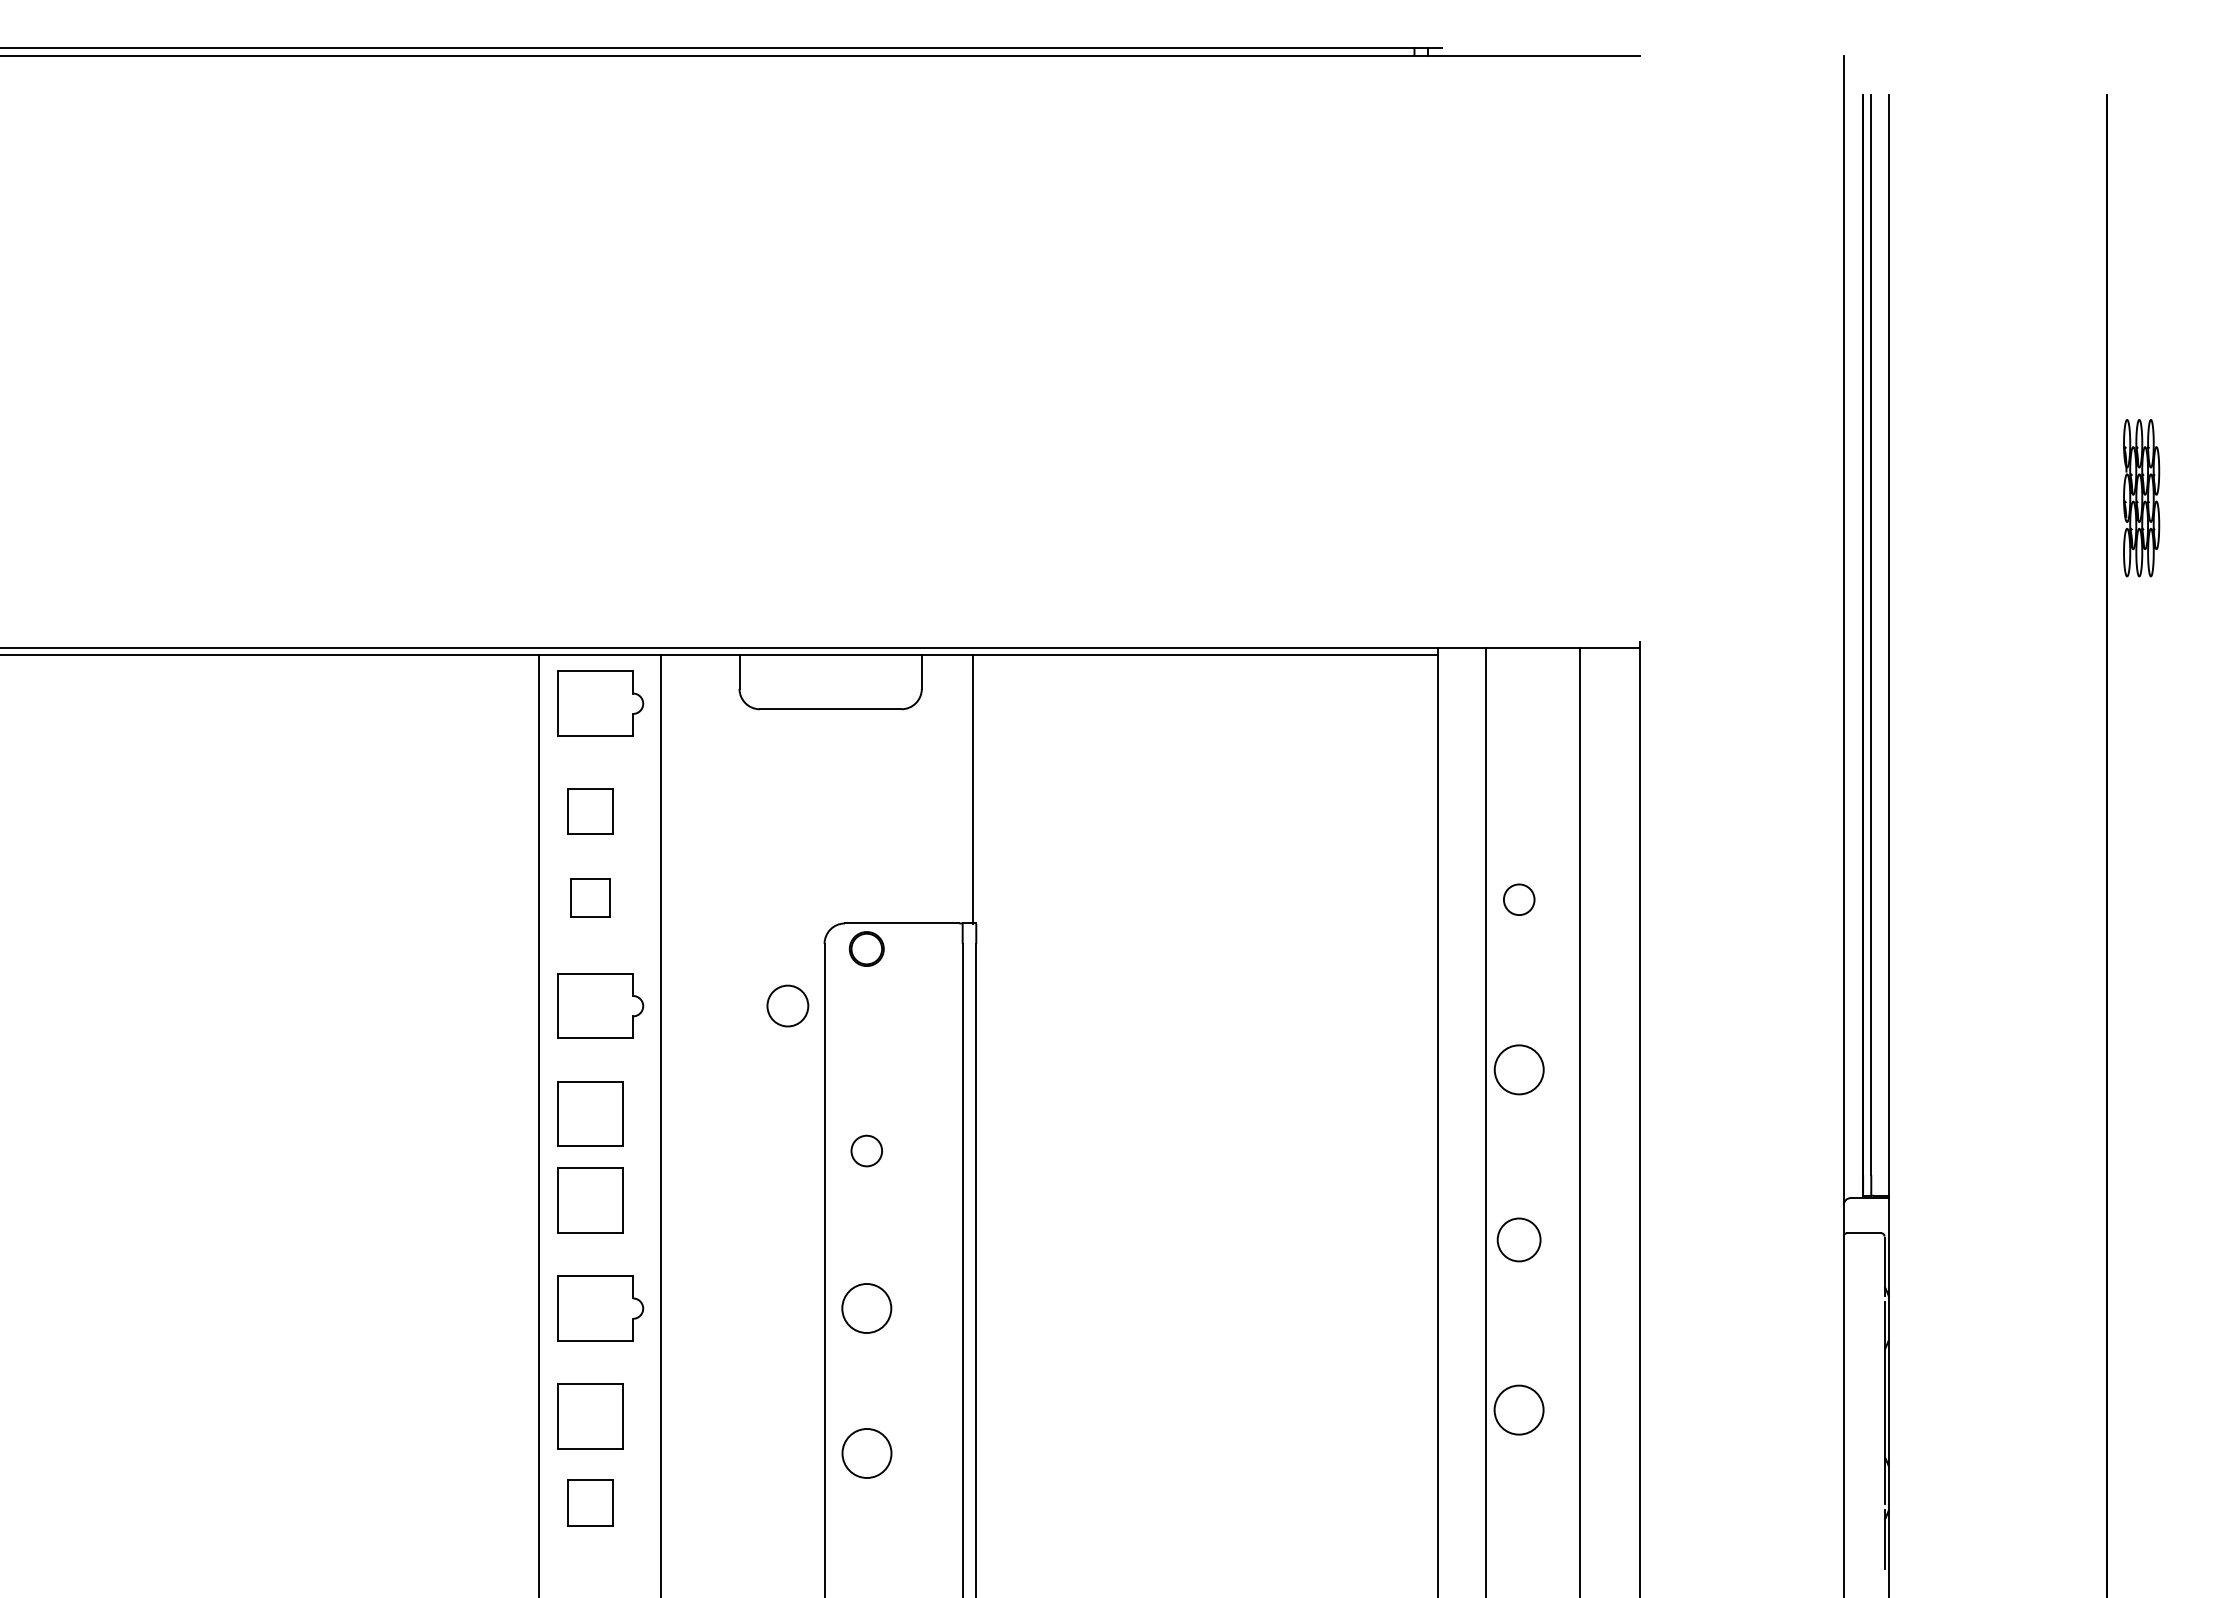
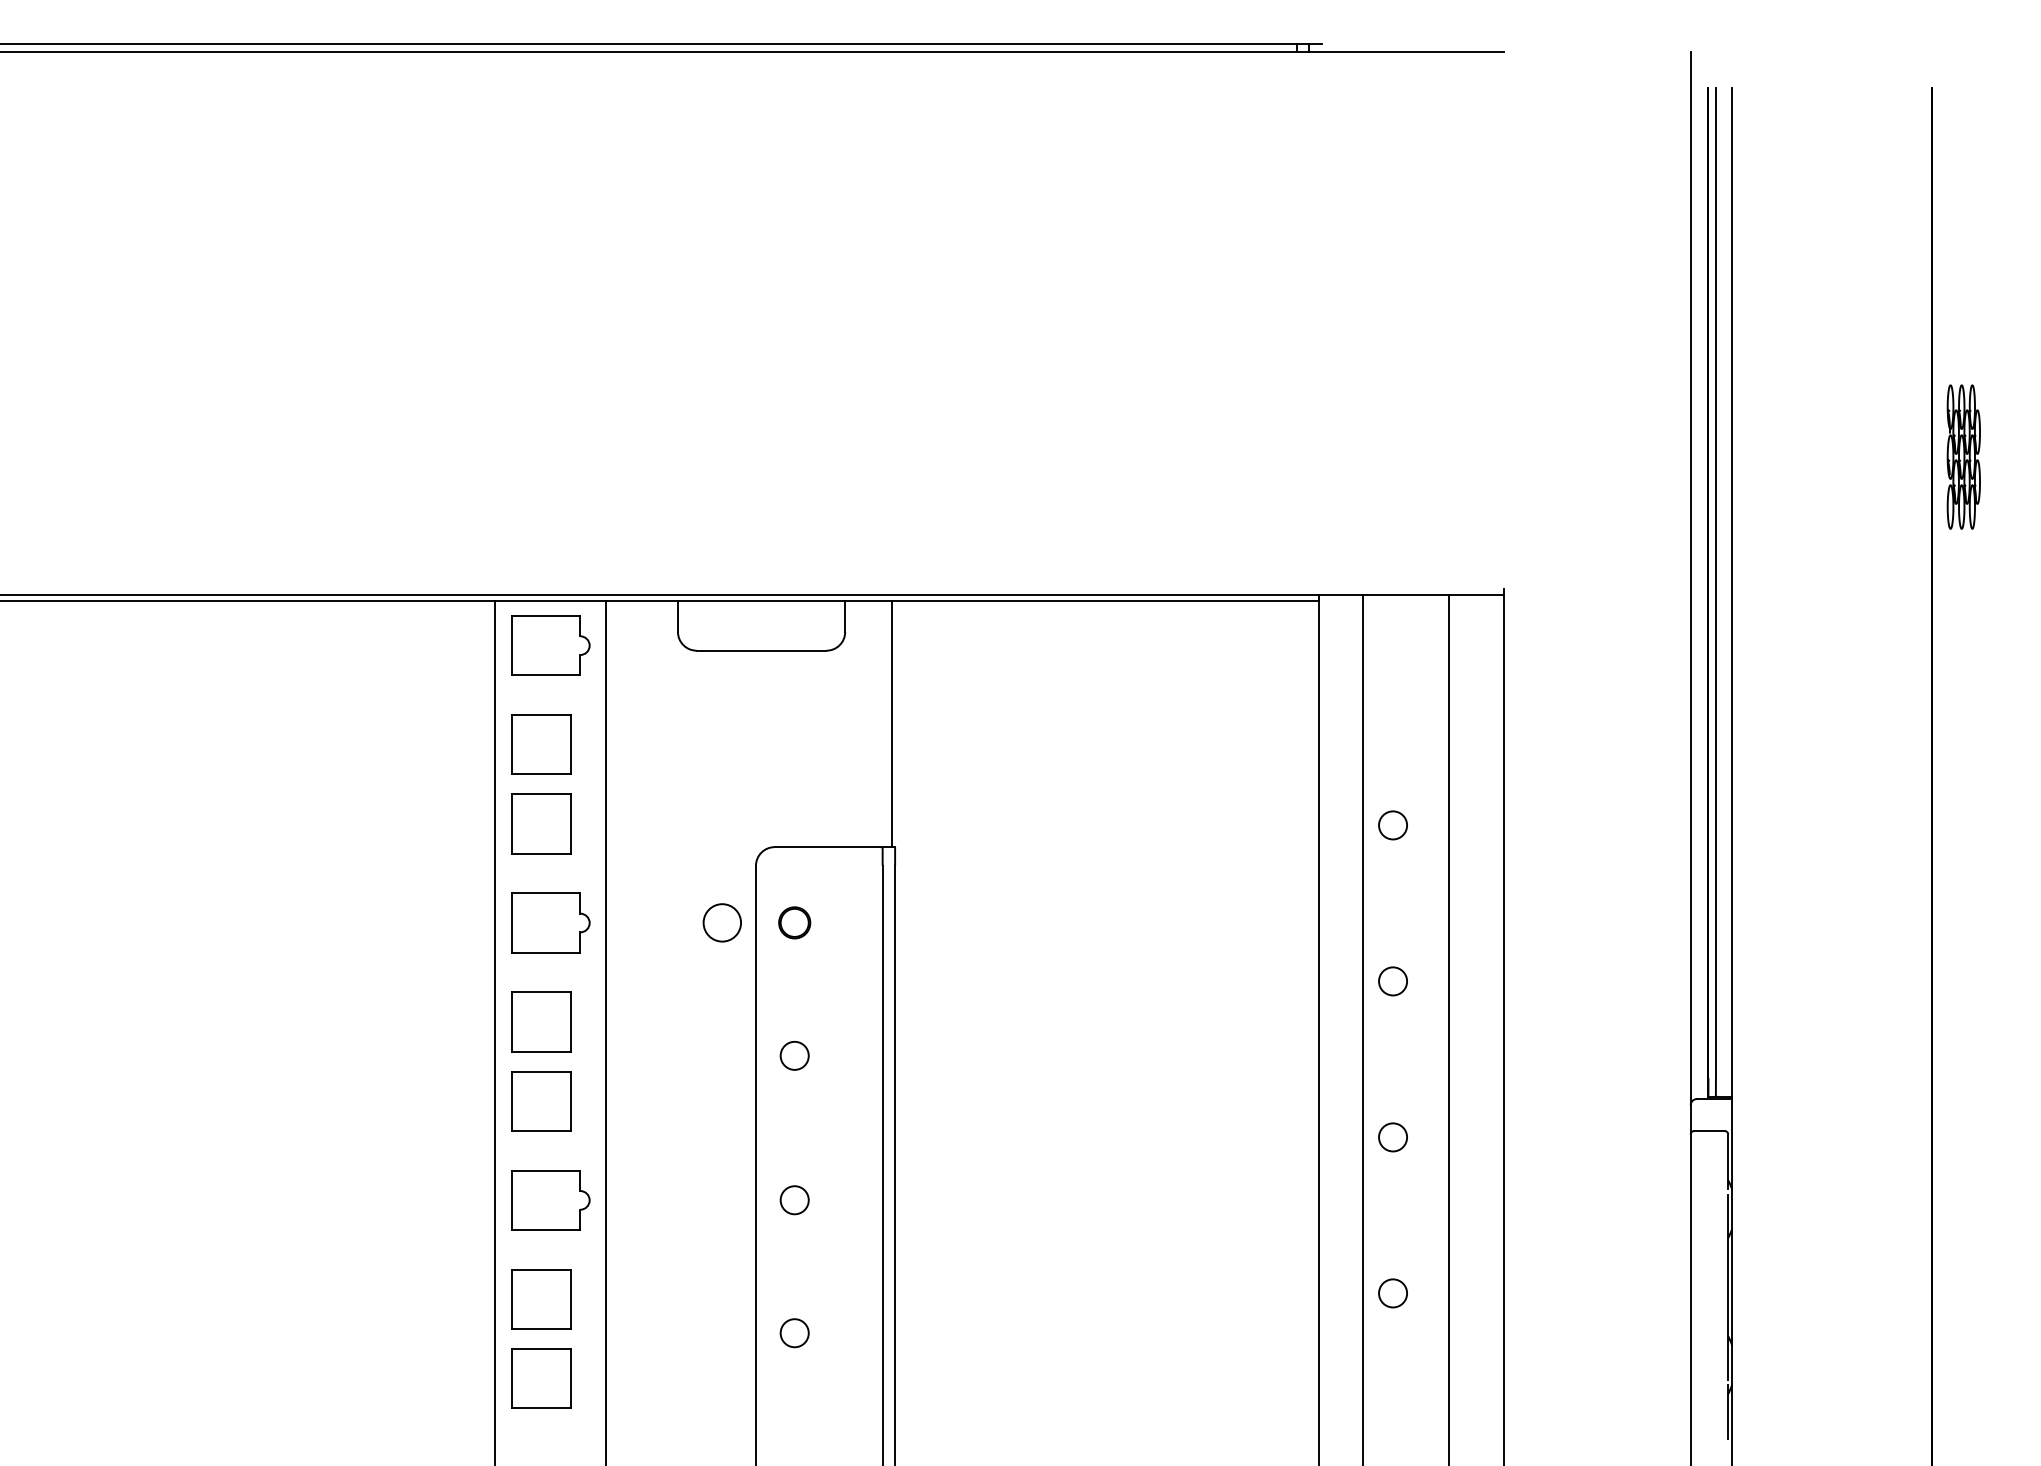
part: (590, 811) -> (541, 744), size x1.43
part: (590, 897) -> (541, 823), size x1.67
part: (866, 948) -> (794, 922), moved
circle: (1518, 1069) -> (1392, 981), size x0.62
circle: (1519, 1239) -> (1393, 1136), size x0.71
circle: (866, 1308) -> (794, 1200), size x0.62
circle: (1519, 1409) -> (1393, 1292), size x0.62
circle: (866, 1453) -> (794, 1333), size x0.62
part: (590, 1502) -> (541, 1378), size x1.43

